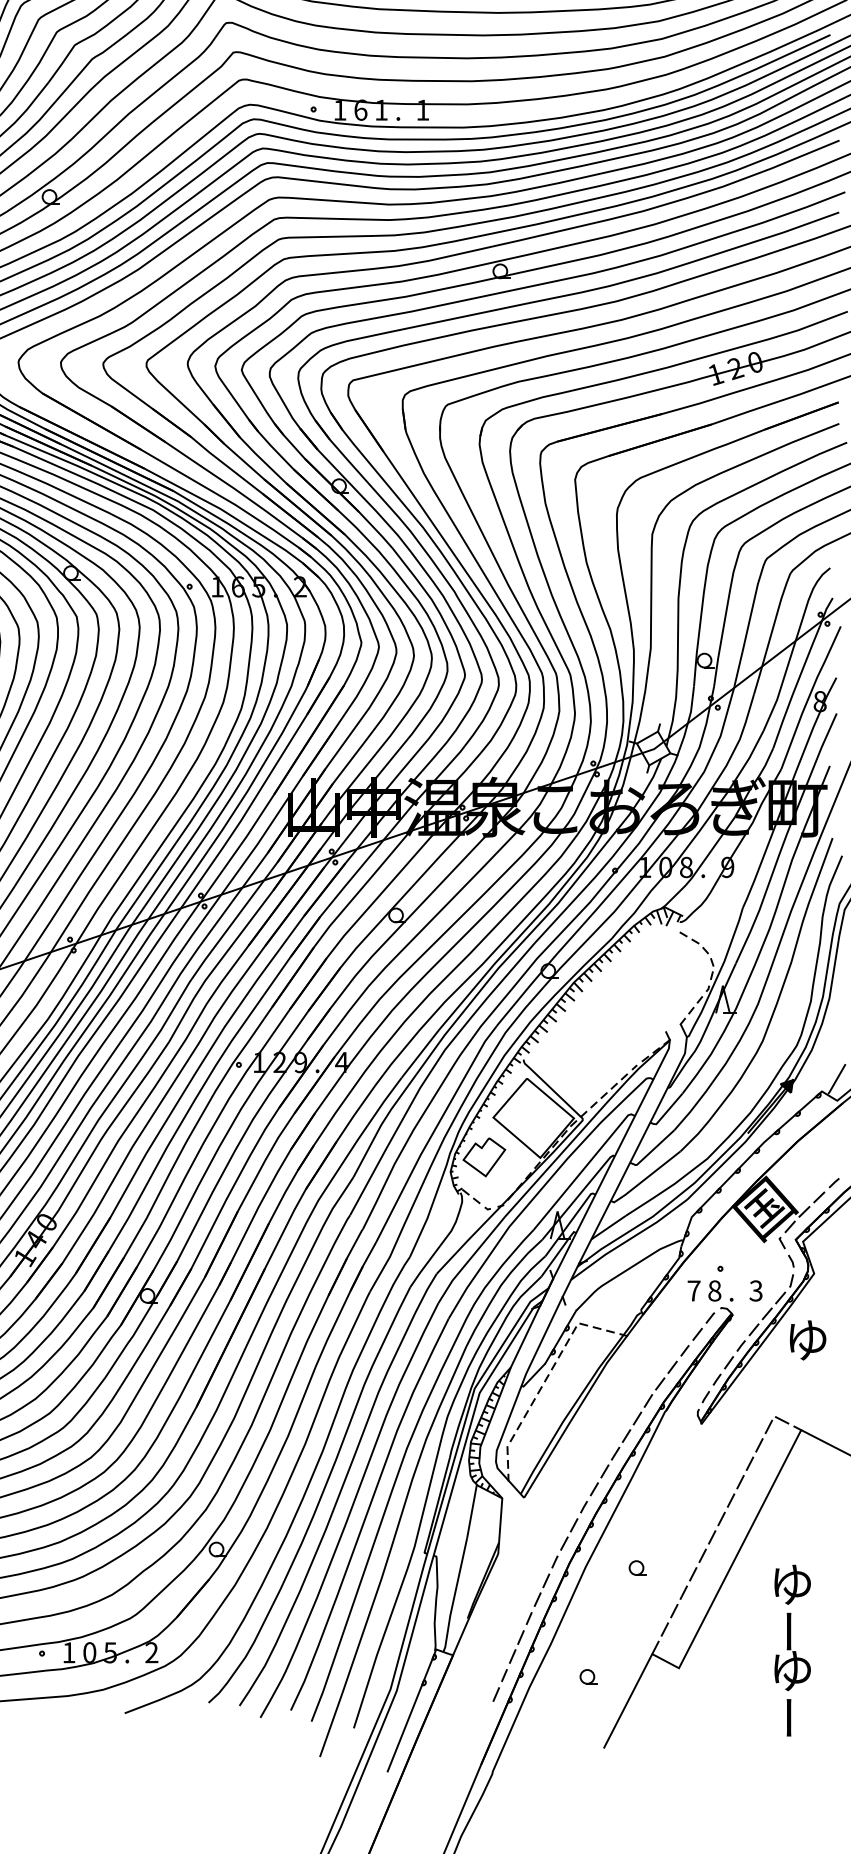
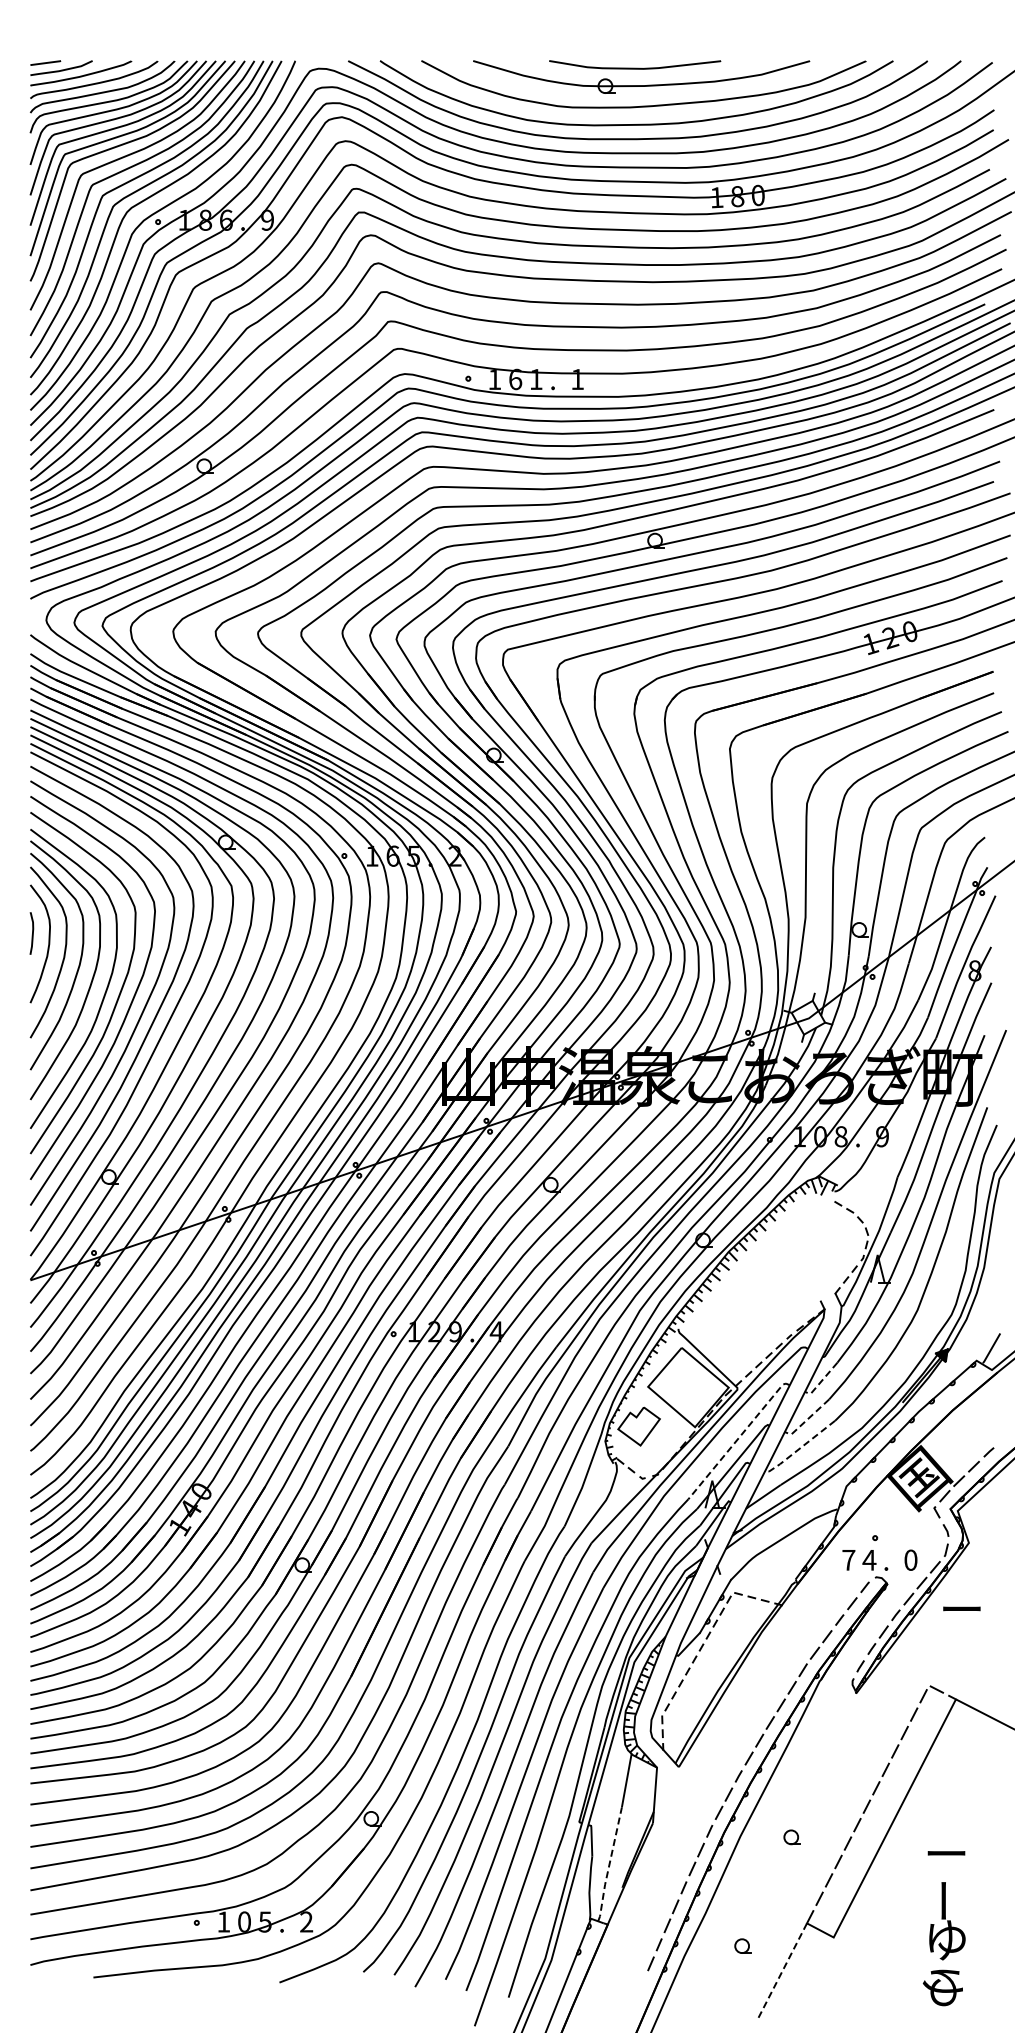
line: (666, 1112) -> (821, 1381), solid -> dashed
line: (651, 1151) -> (806, 1420), solid -> dashed
line: (584, 1168) -> (739, 1437), solid -> dashed
line: (644, 1179) -> (799, 1448), solid -> dashed
text: (714, 1290) -> (869, 1559), 8 -> 4
text: (755, 1290) -> (910, 1559), 3 -> 0
text: (807, 1340) -> (962, 1609), ゆ -> ー
text: (791, 1585) -> (946, 1854), ゆ -> ー
line: (454, 1596) -> (609, 1865), solid -> dashed
line: (628, 1701) -> (783, 1970), solid -> dashed
text: (787, 1718) -> (942, 1987), ー -> ゆ

